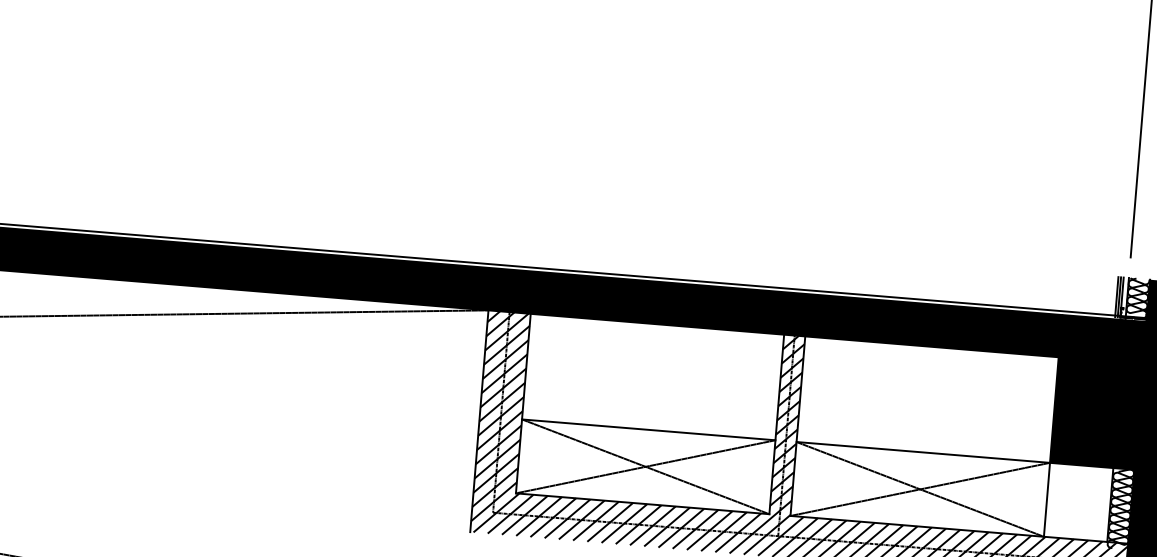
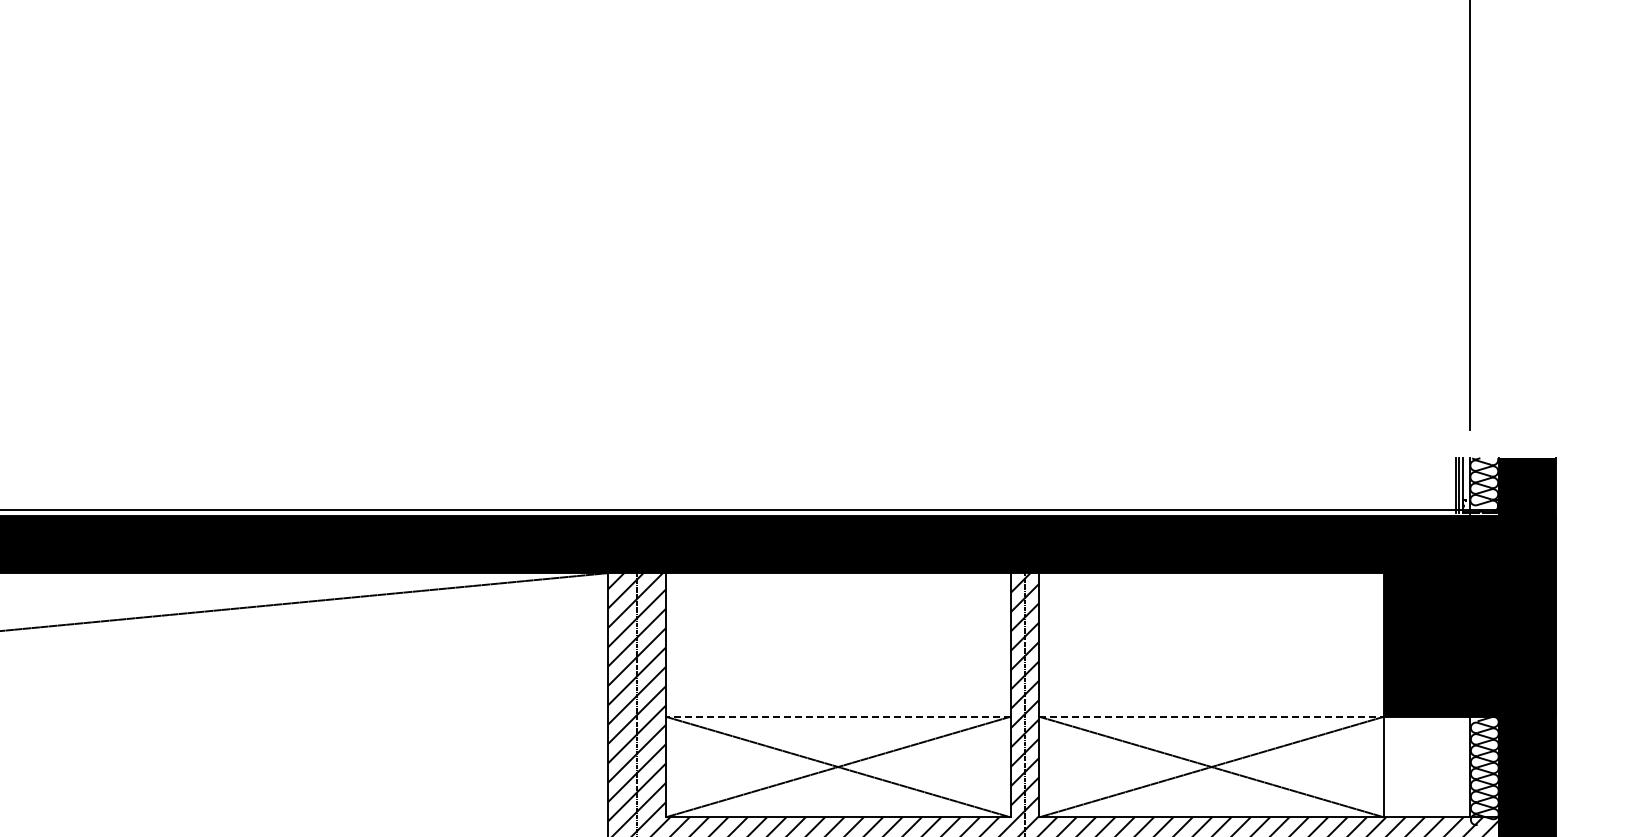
line: (648, 429) -> (837, 716), solid -> dashed
line: (923, 452) -> (1212, 716), solid -> dashed

